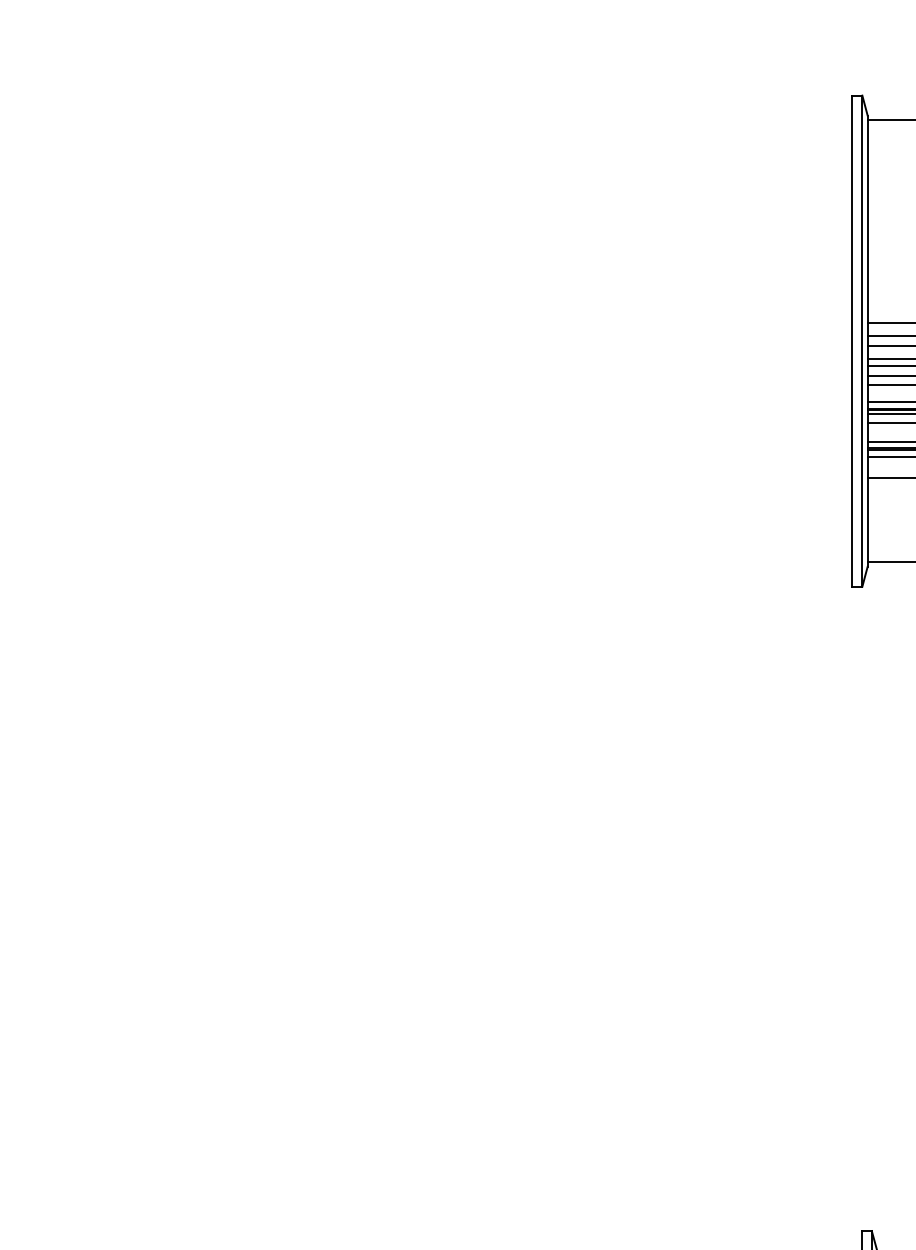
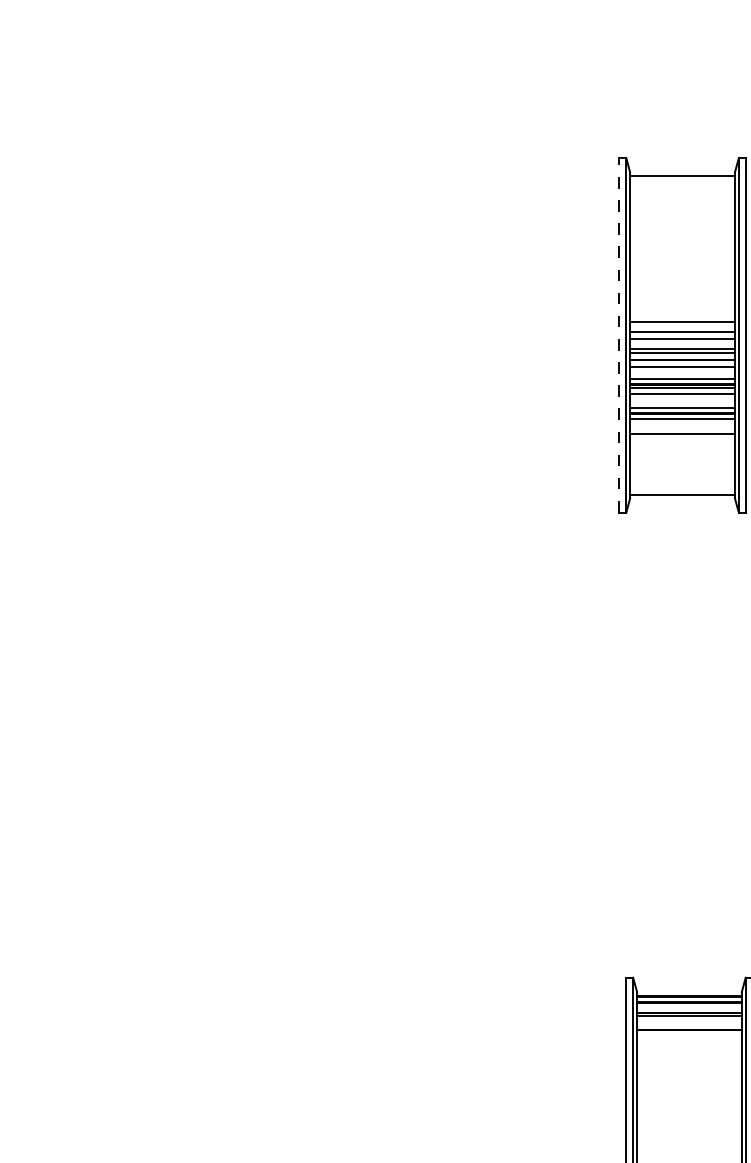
line: (852, 339) -> (619, 334), solid -> dashed

